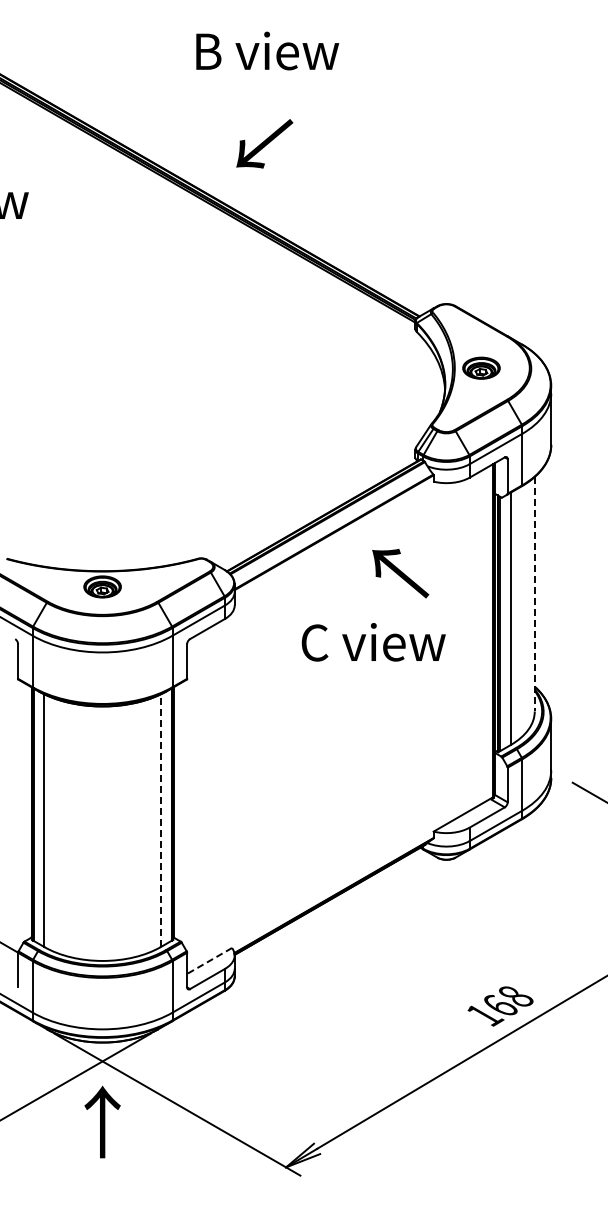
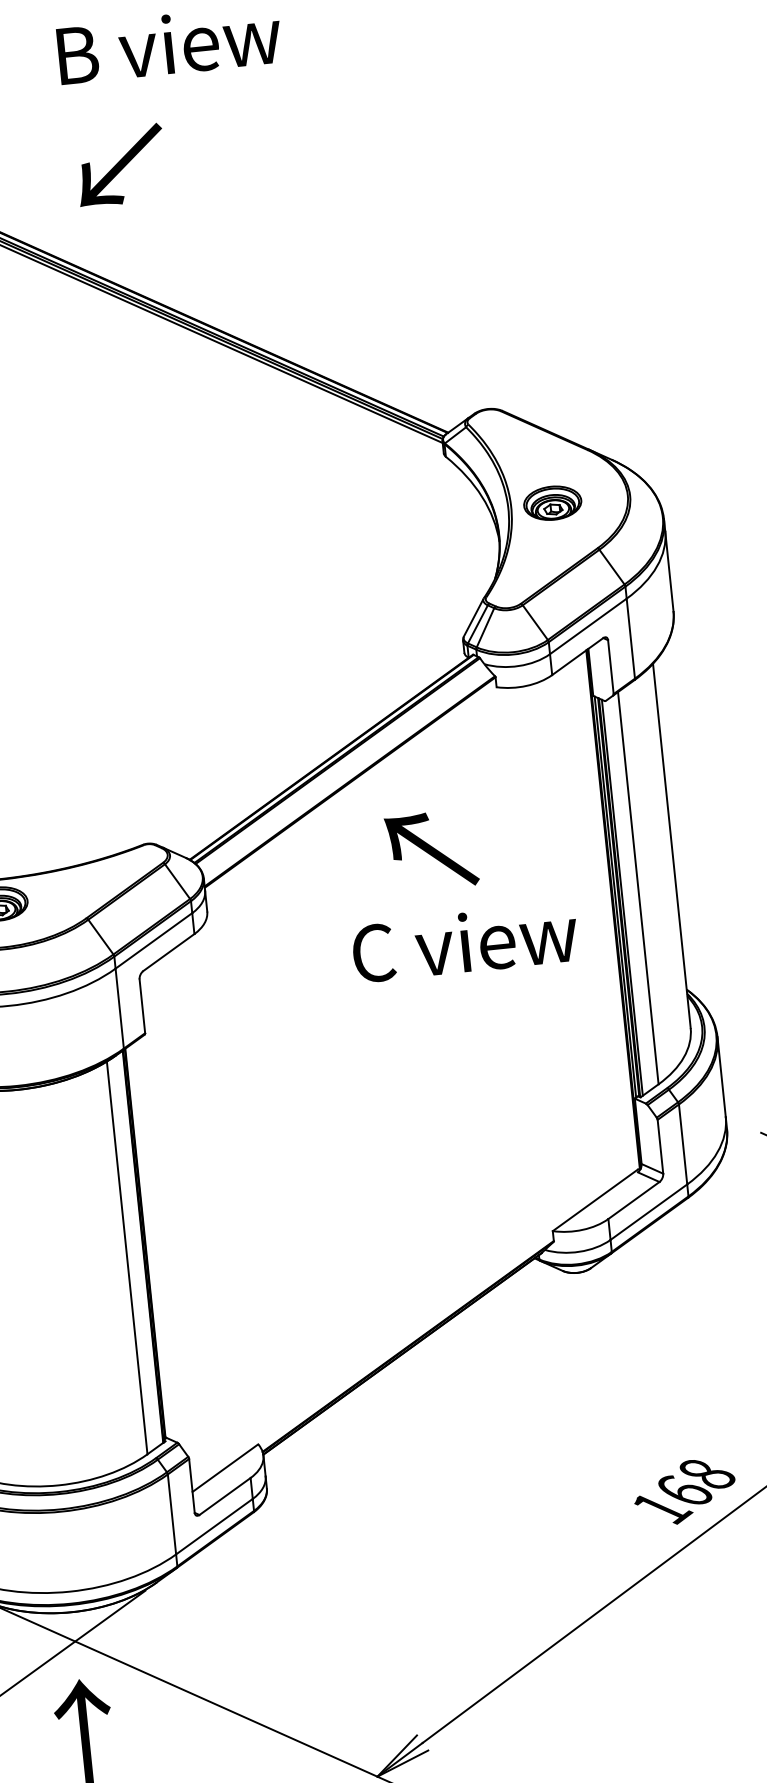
text: (264, 143) -> (120, 165), moved
text: (400, 573) -> (431, 850), moved
line: (534, 594) -> (671, 846), dashed -> solid
text: (373, 642) -> (464, 943), moved
line: (160, 820) -> (126, 1257), dashed -> solid
line: (209, 960) -> (225, 1467), dashed -> solid

